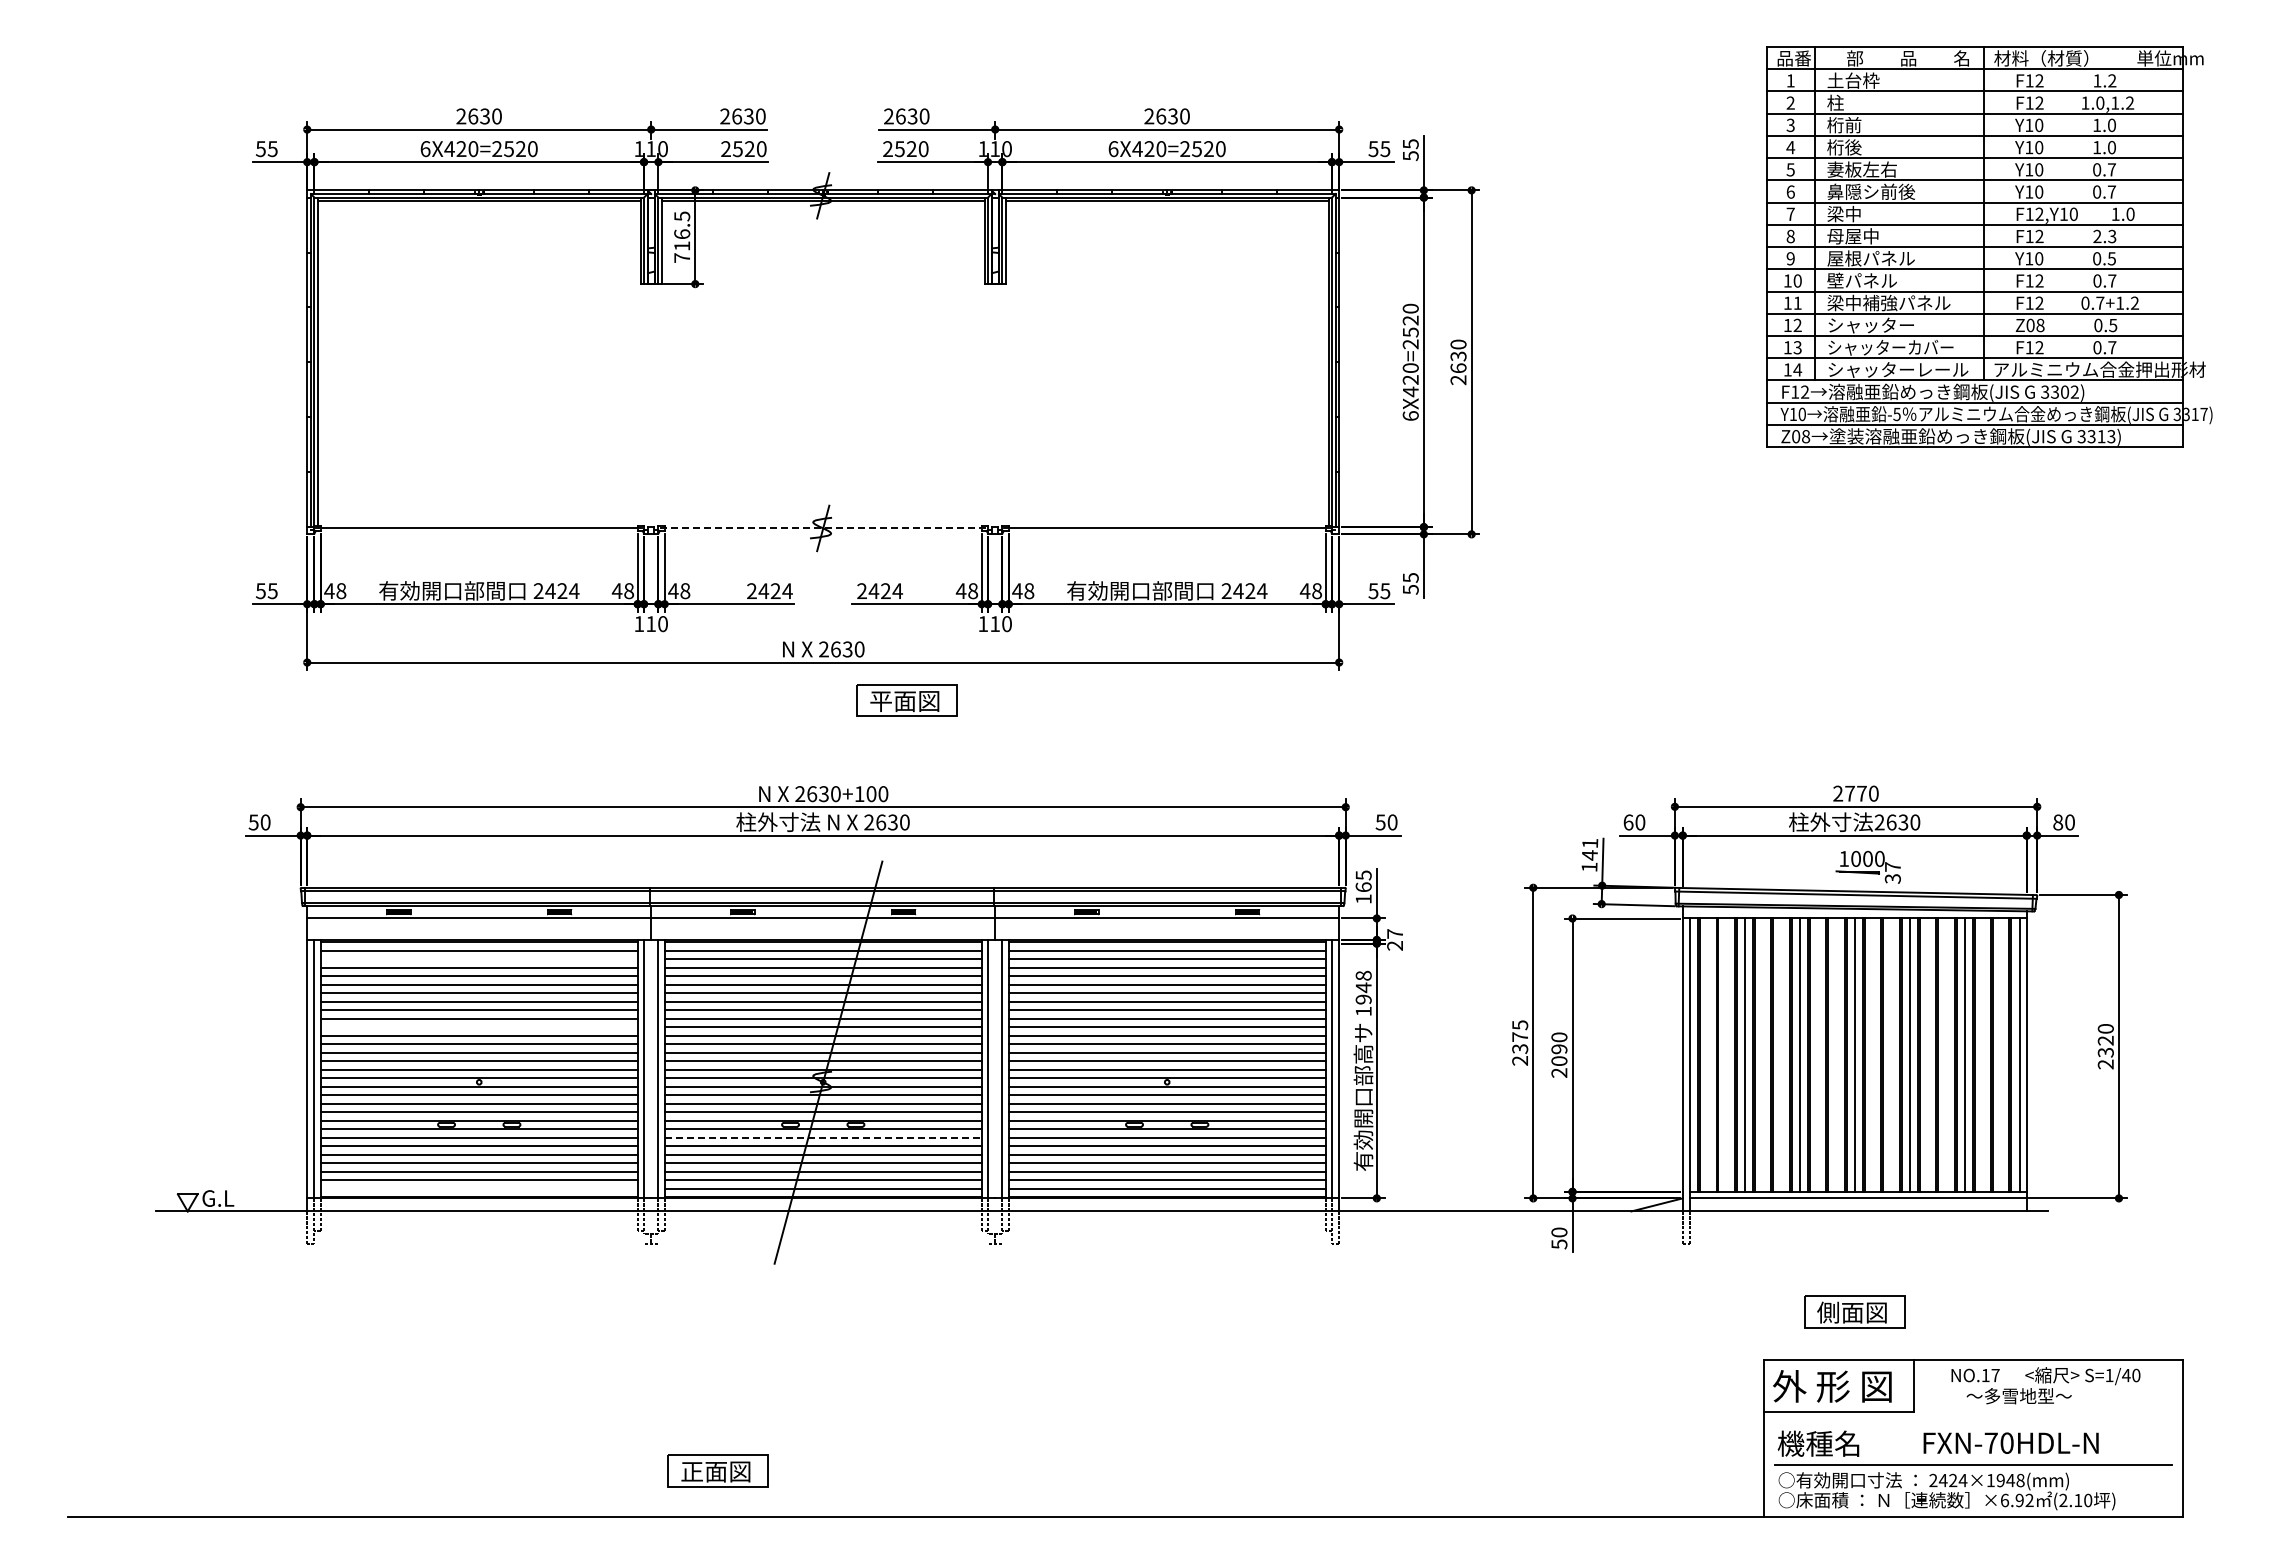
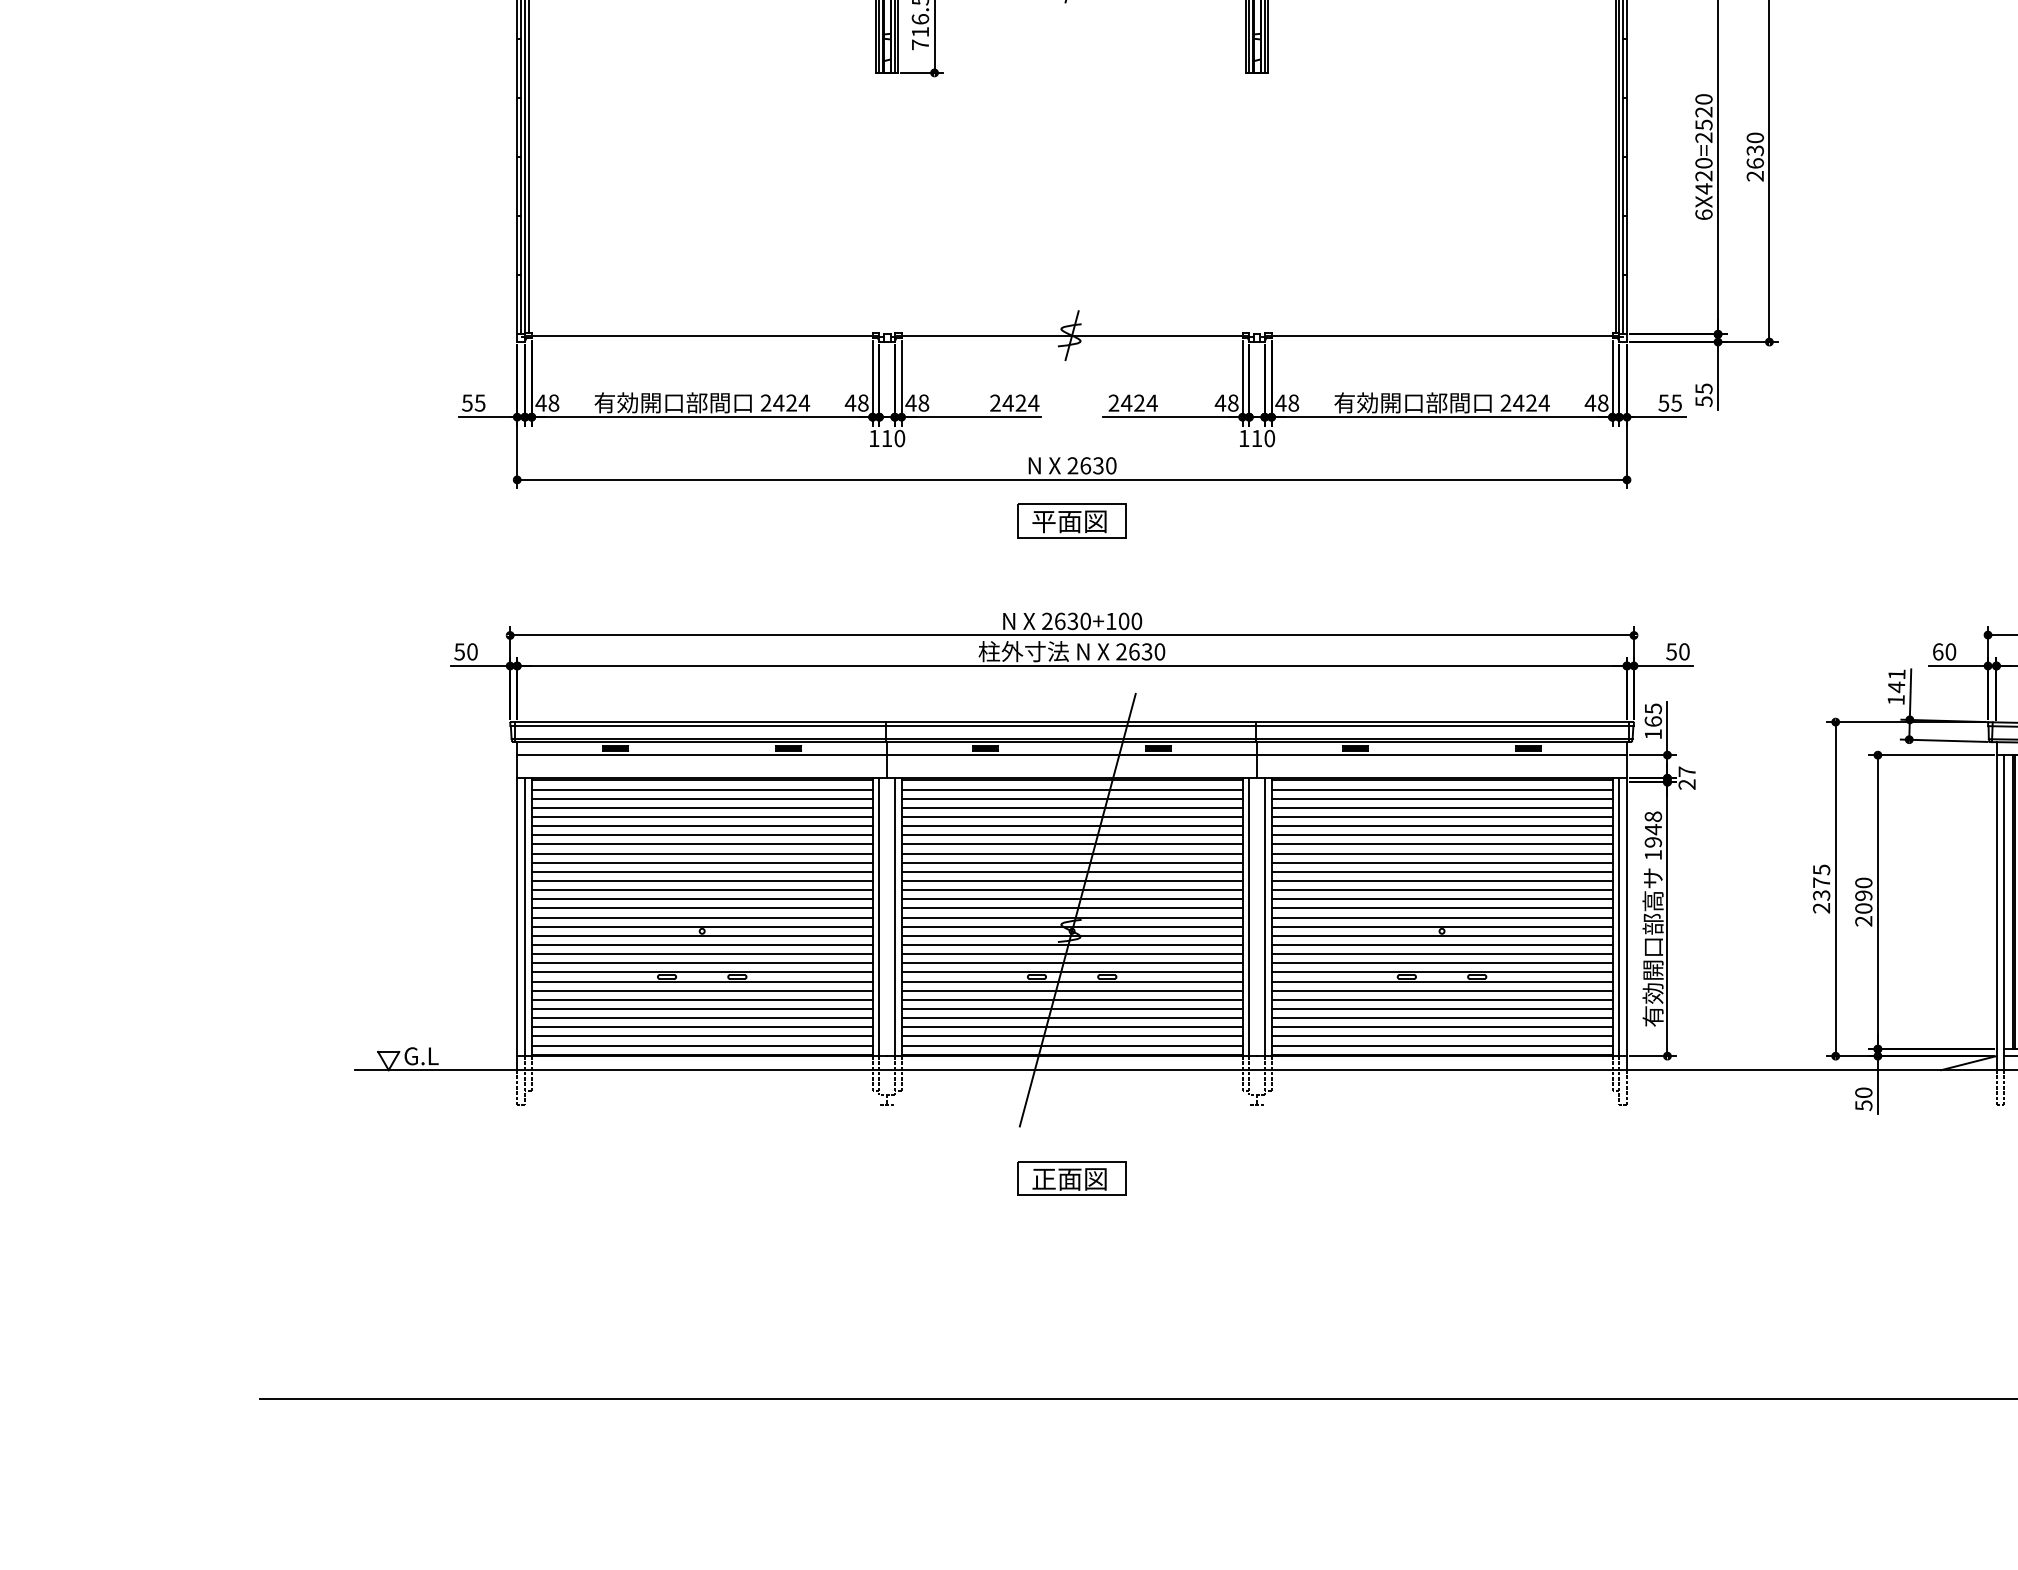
line: (823, 528) -> (1072, 335), dashed -> solid
part: (906, 700) -> (1071, 520), moved
line: (478, 959) -> (701, 799), added
line: (478, 1027) -> (701, 872), added
line: (823, 1137) -> (1072, 990), dashed -> solid
line: (478, 1188) -> (701, 1045), added
part: (717, 1470) -> (1071, 1177), moved

